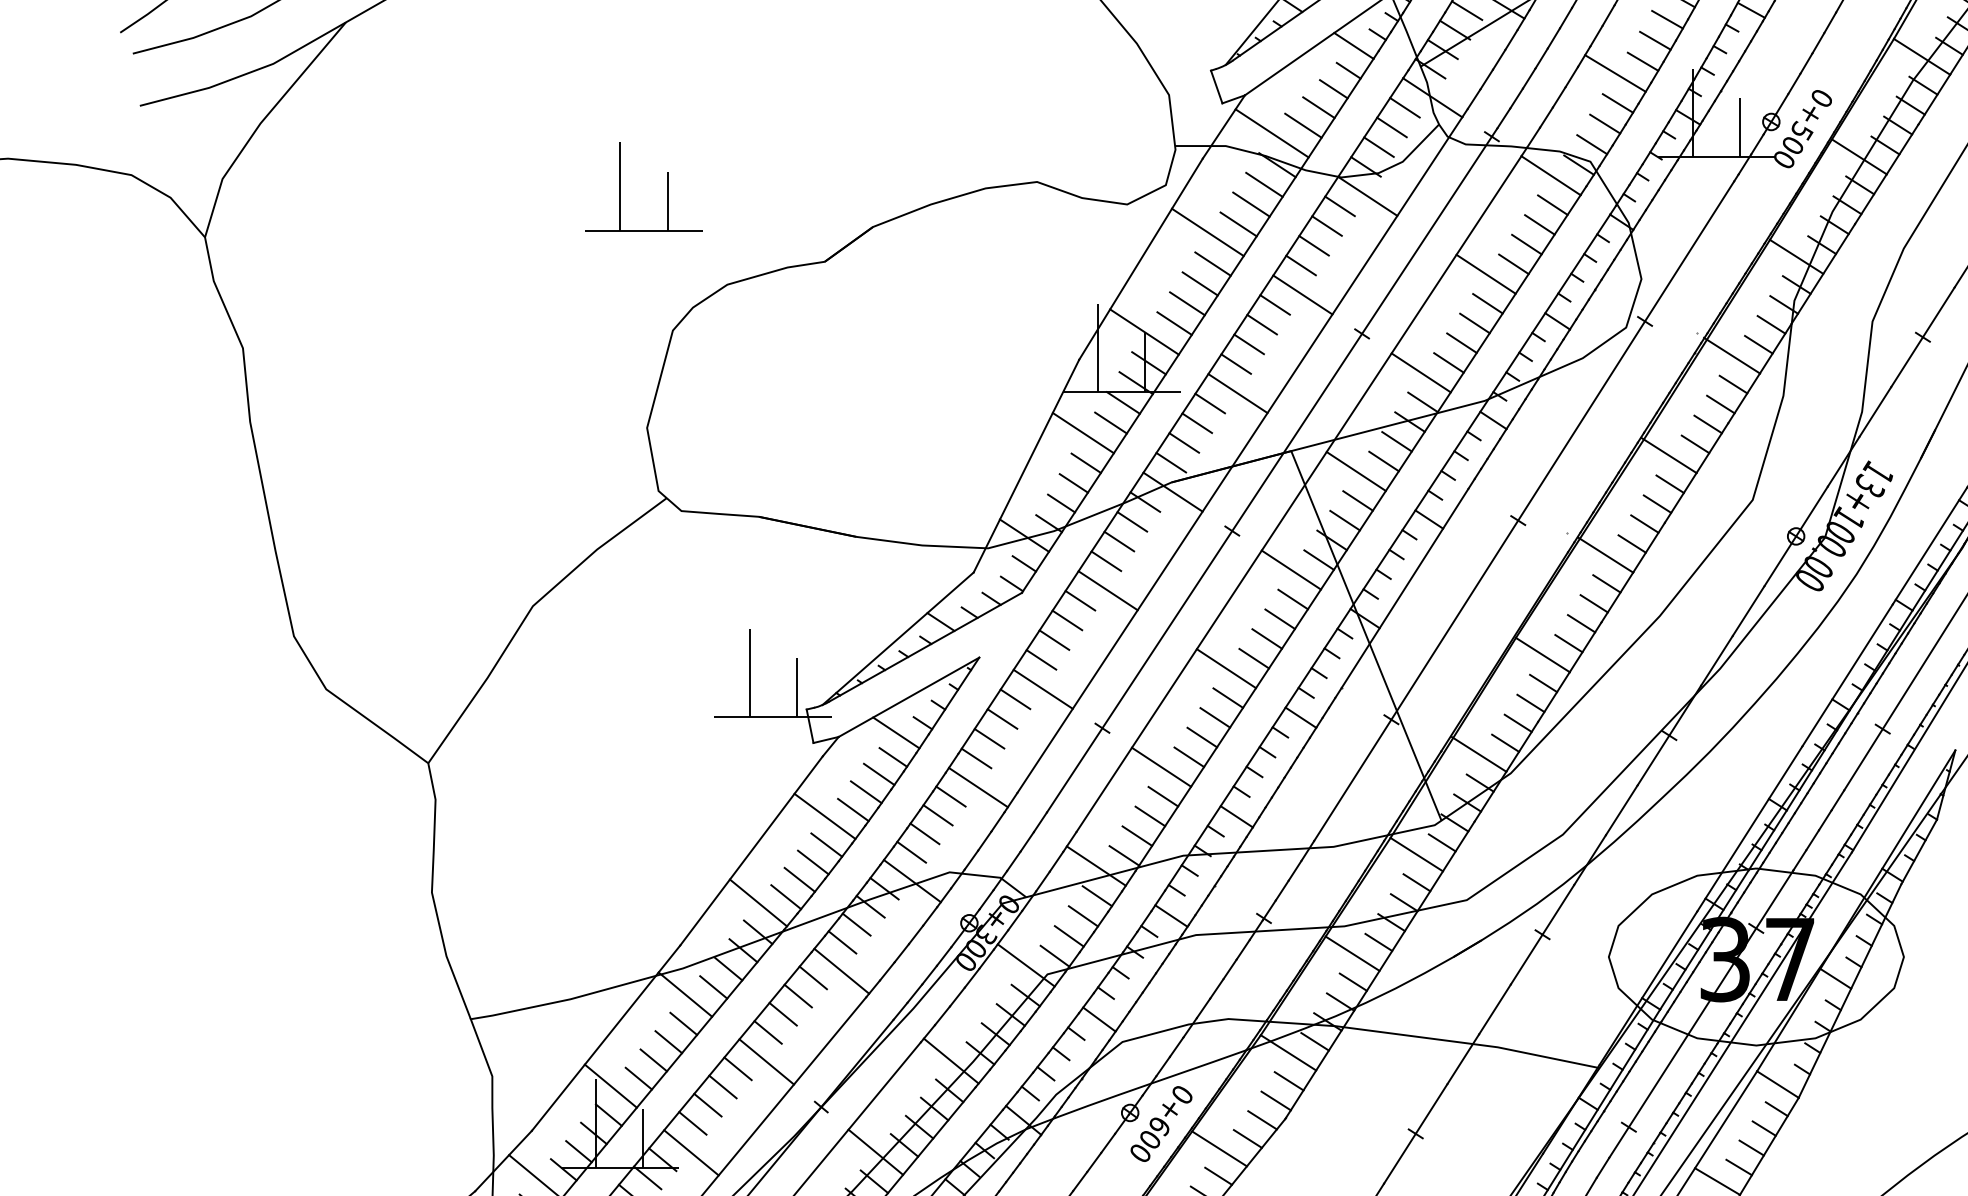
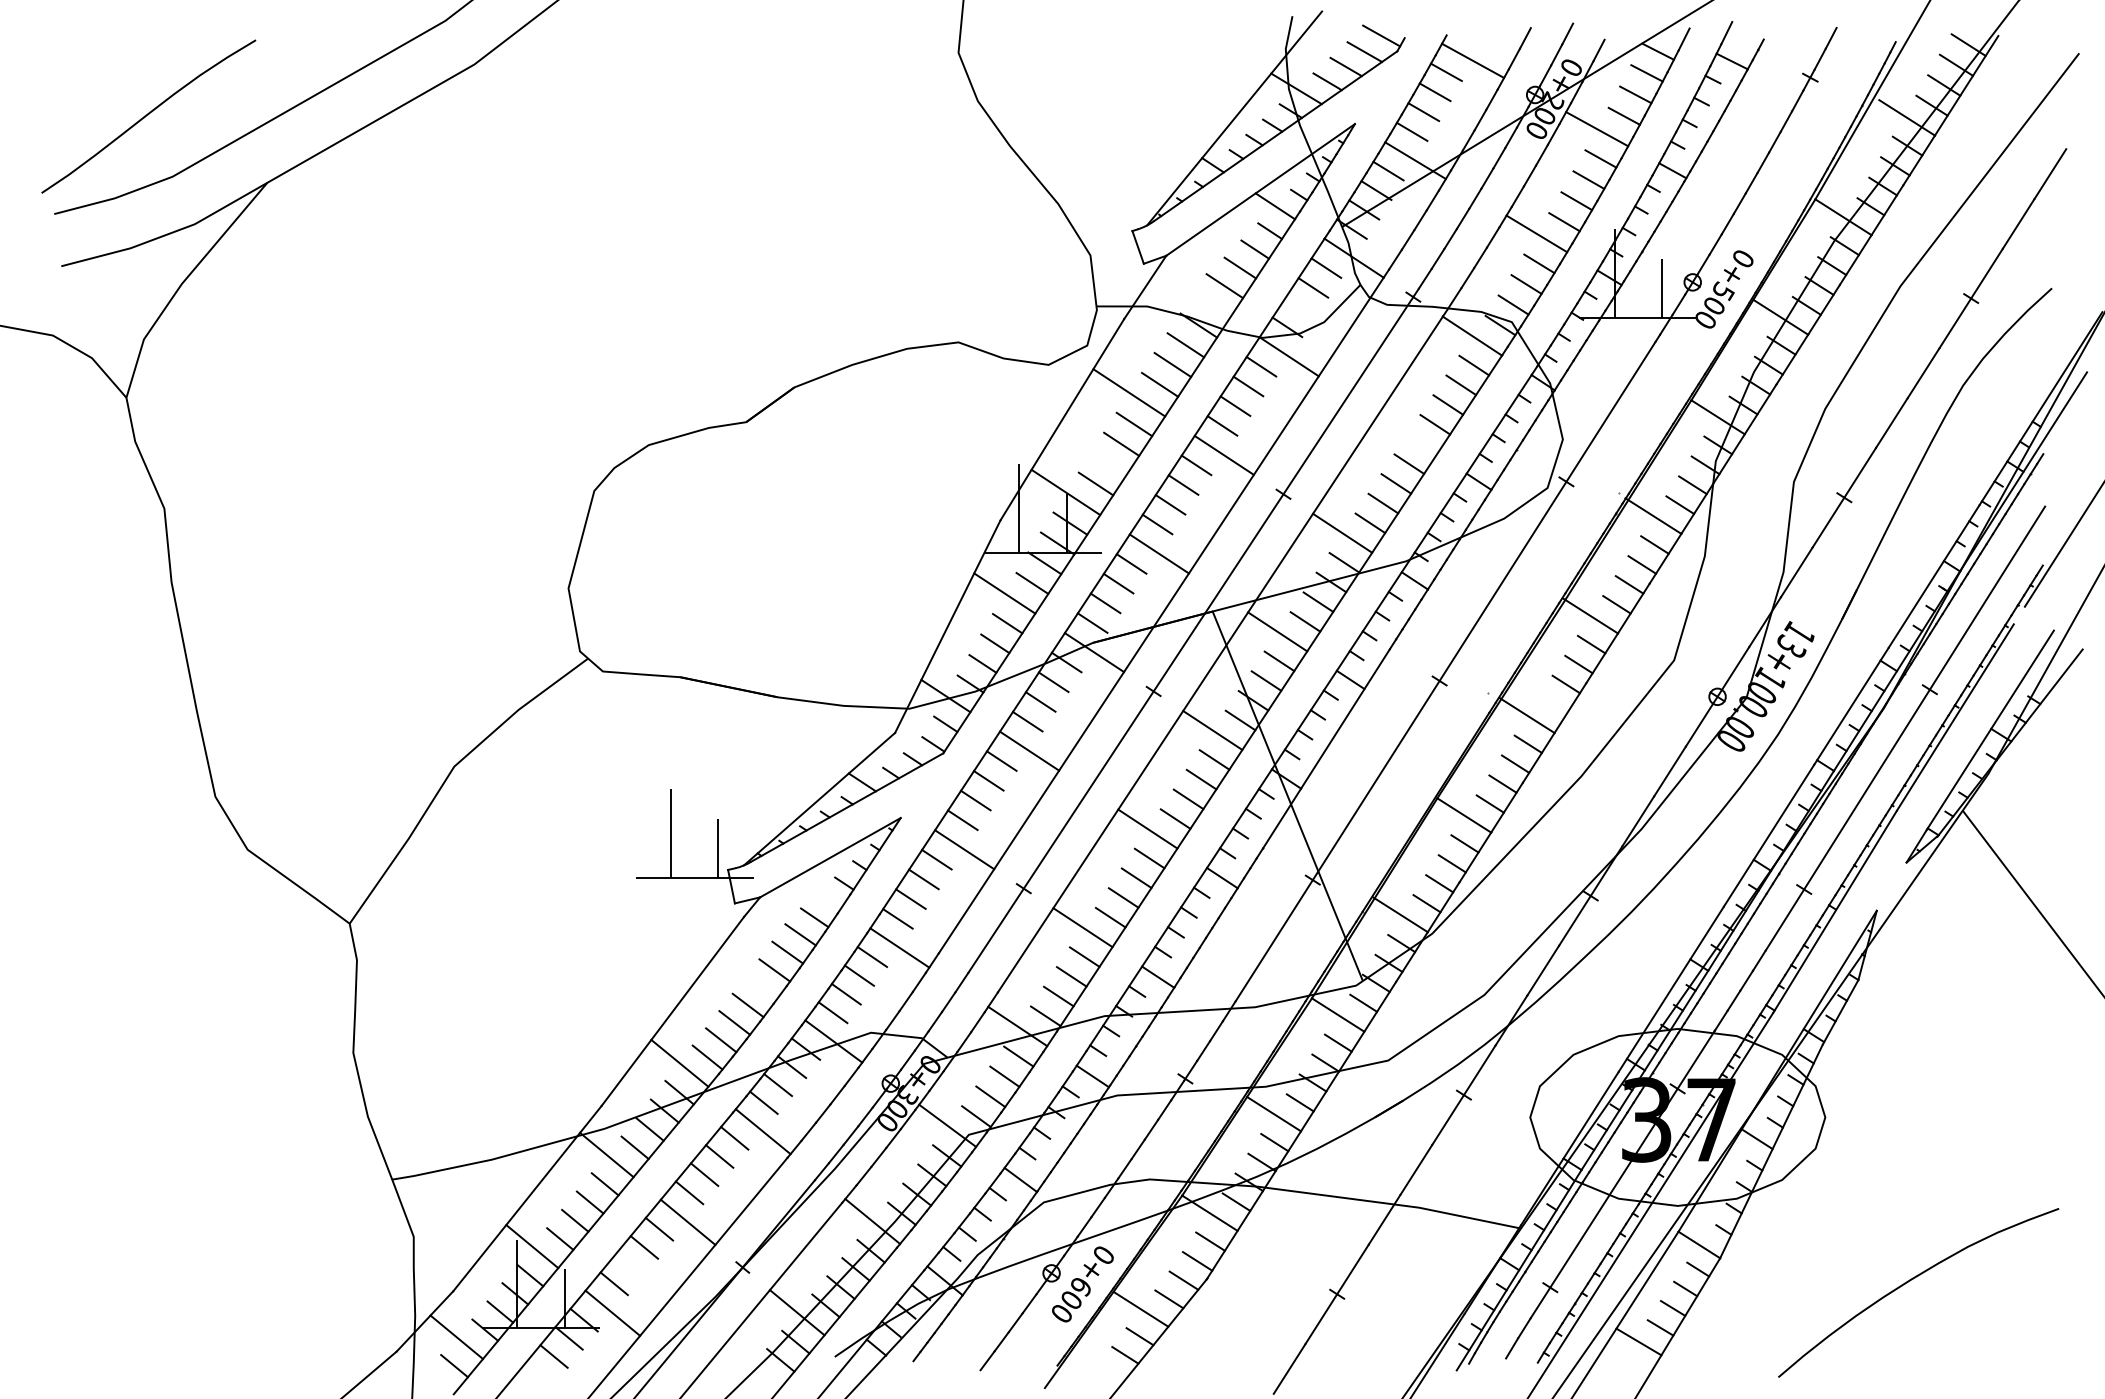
line: (1272, 133) -> (1193, 293), removed
line: (1379, 147) -> (1300, 307), removed
part: (621, 187) -> (542, 347), removed
line: (1486, 274) -> (1407, 434), removed
line: (1187, 303) -> (1108, 463), removed
line: (1632, 544) -> (1553, 704), removed
line: (896, 732) -> (817, 892), removed
line: (824, 816) -> (745, 976), removed
line: (707, 1105) -> (628, 1265), removed

